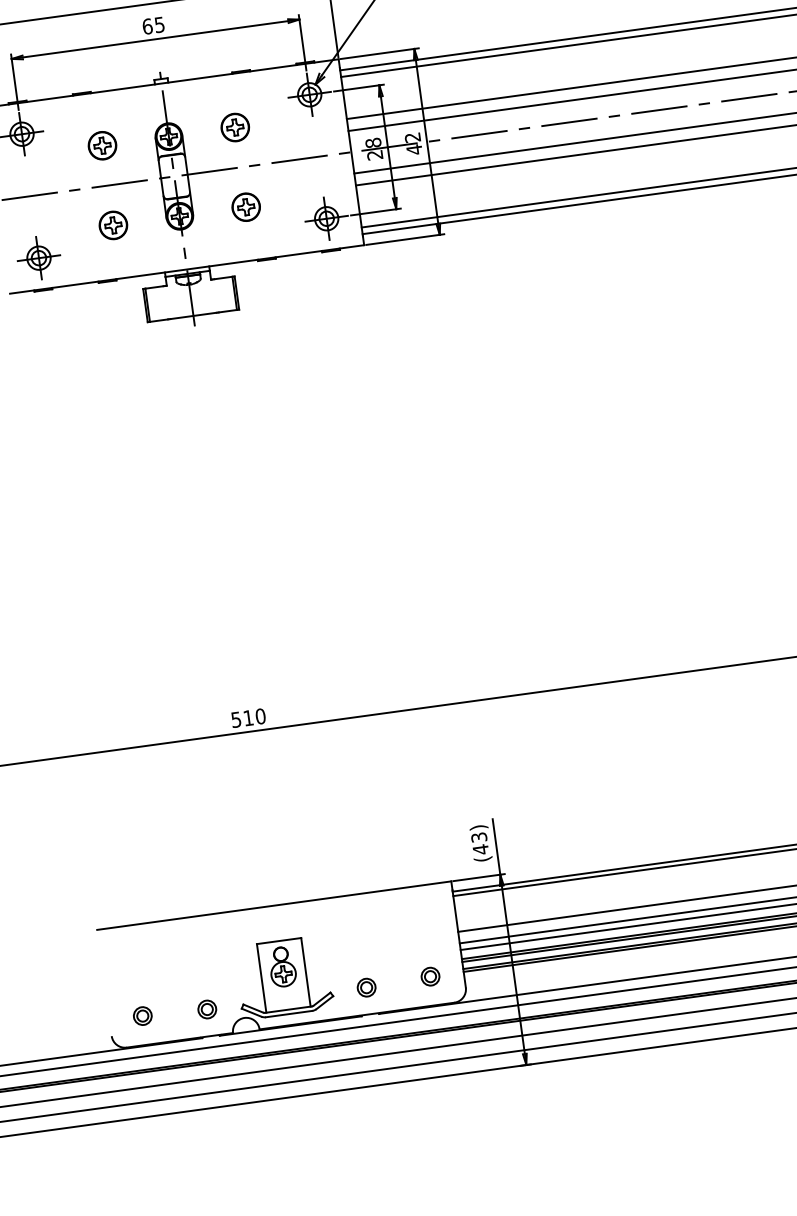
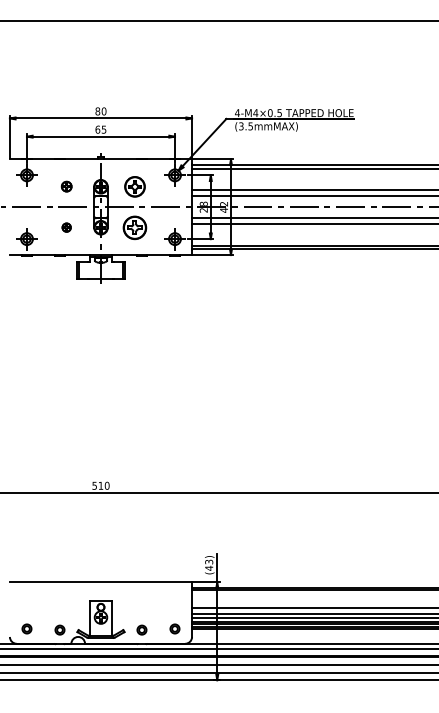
part: (235, 126) -> (135, 186), size x1.4
part: (101, 145) -> (66, 186), size x0.7
part: (246, 206) -> (135, 227), size x1.6
part: (112, 225) -> (66, 227), size x0.6

